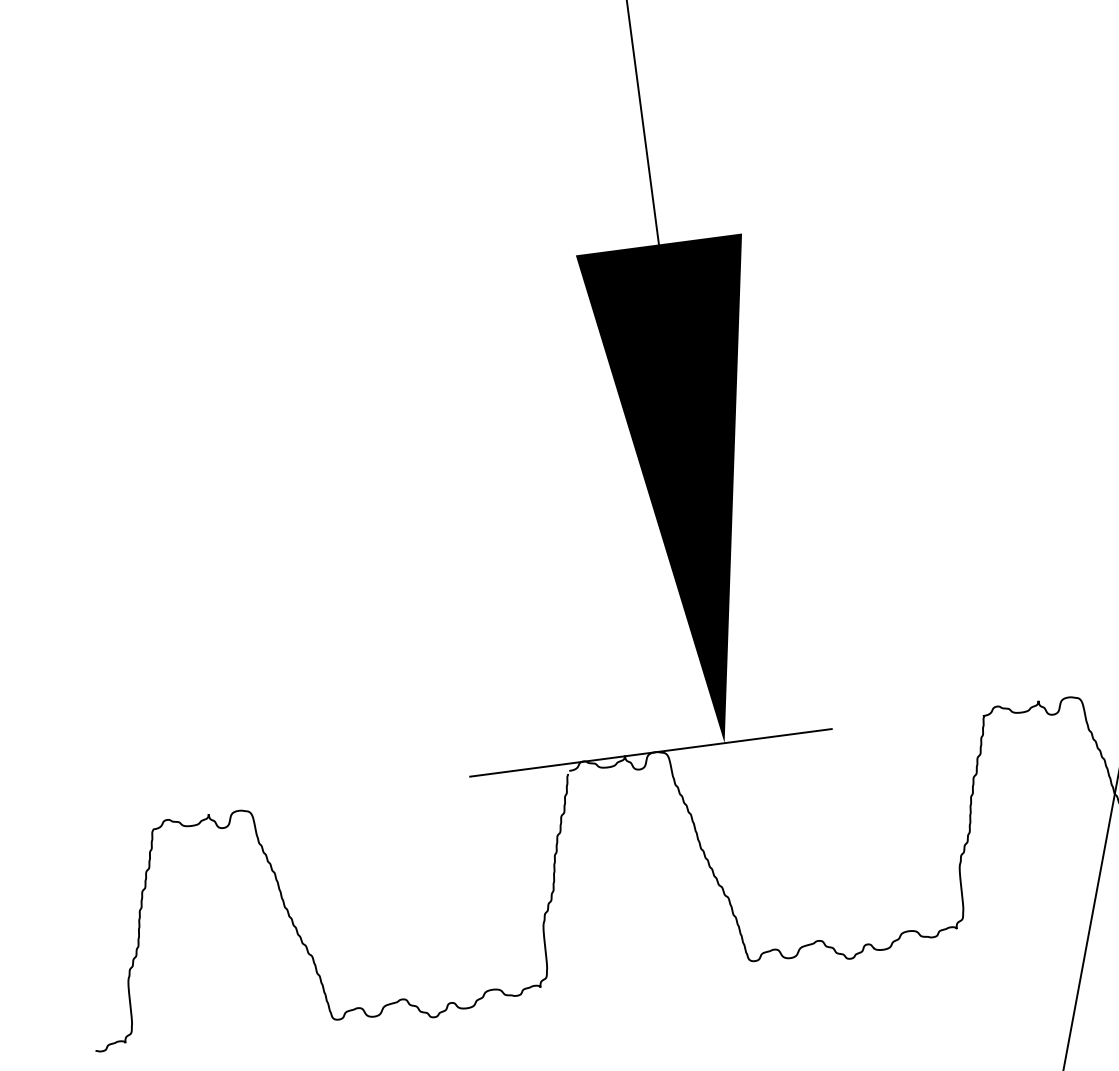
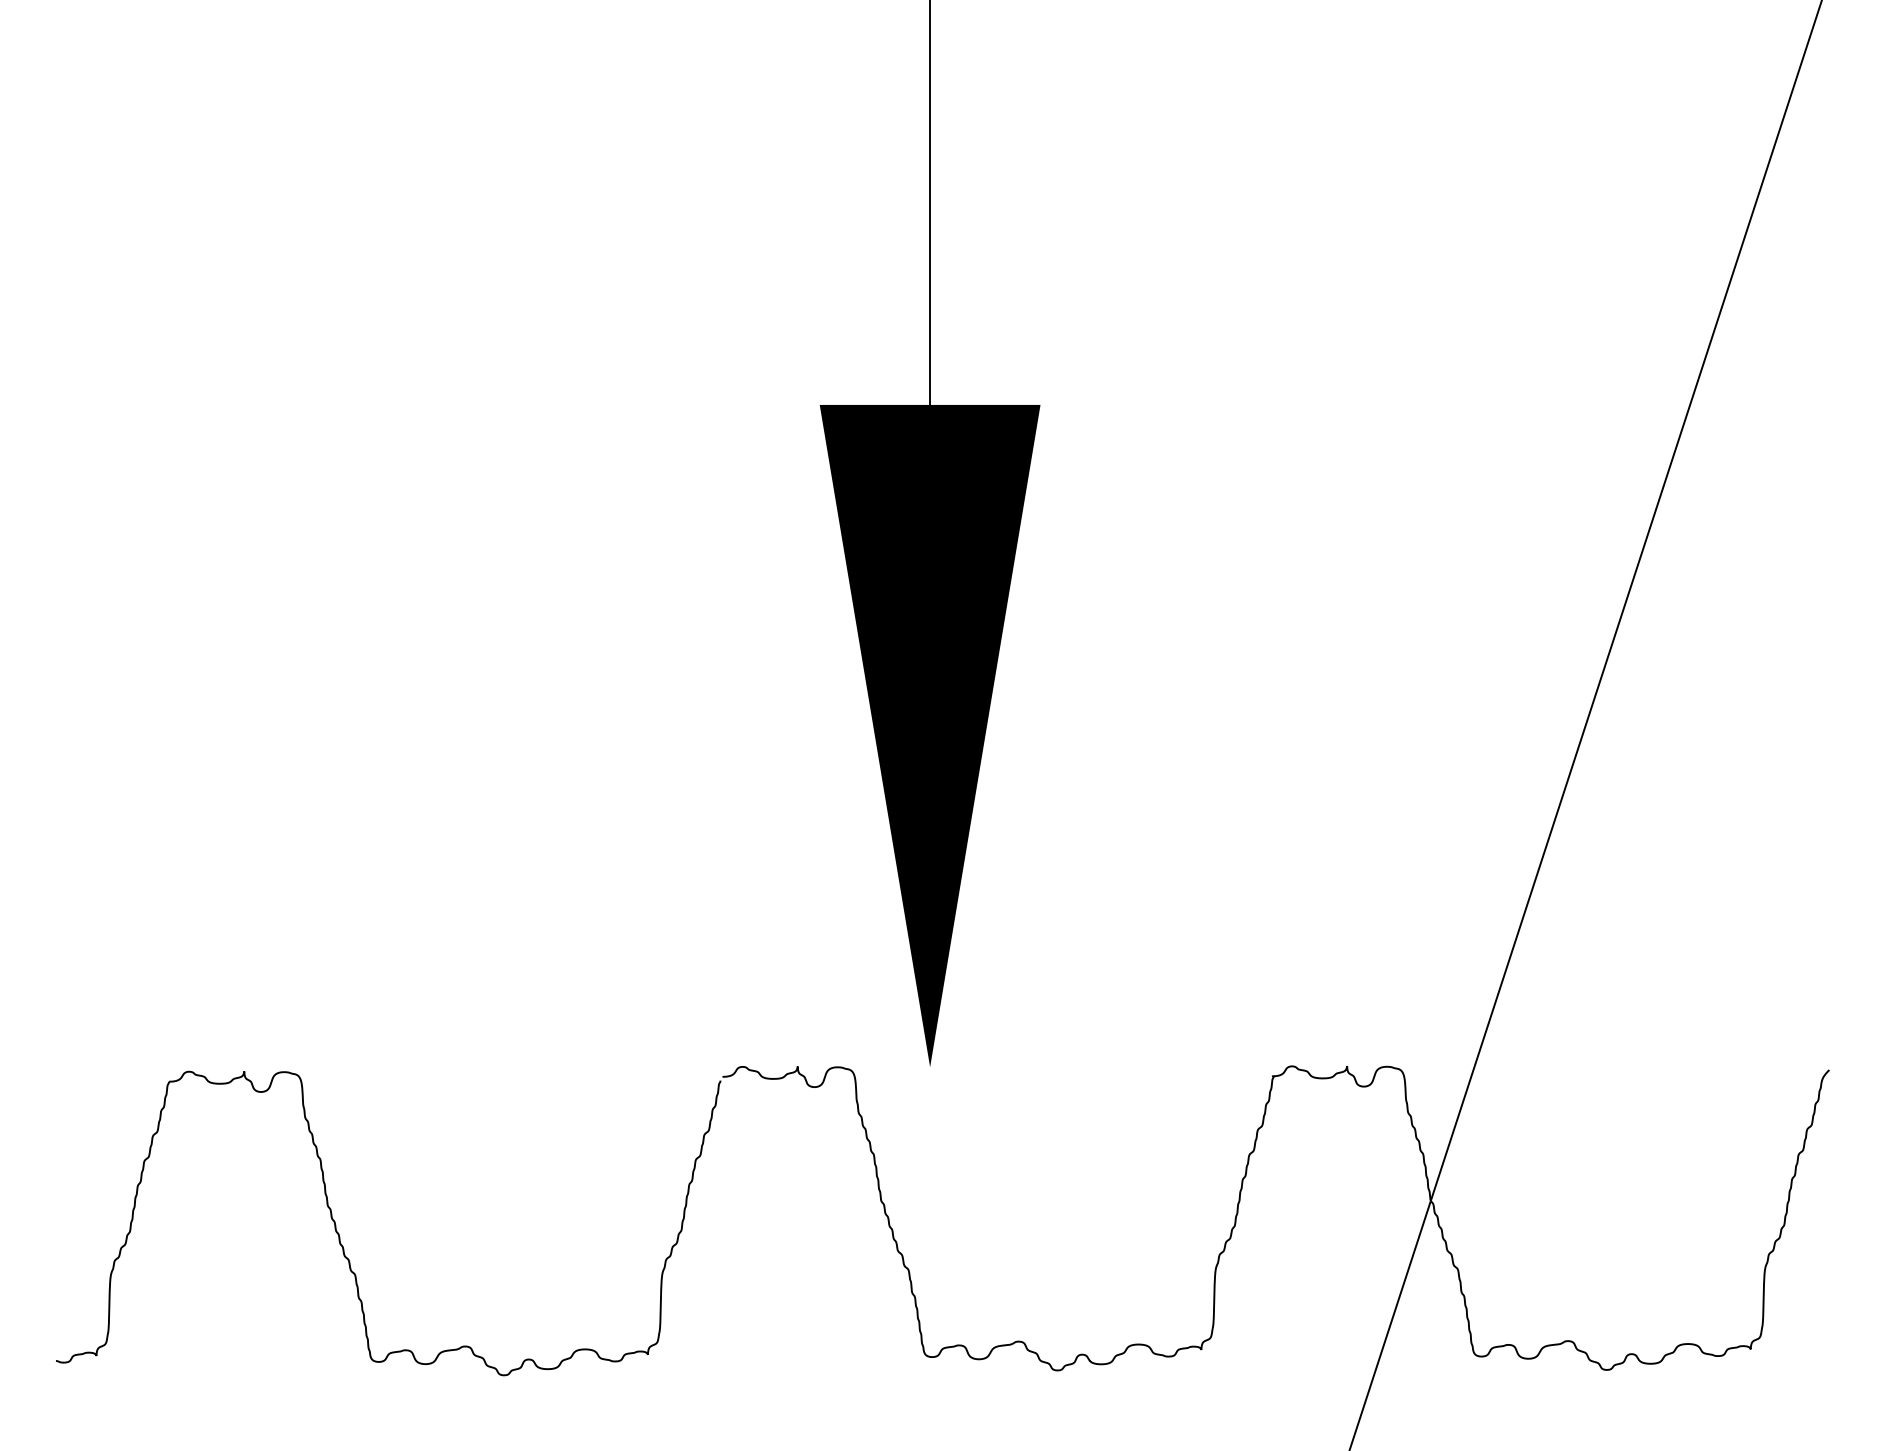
line: (651, 752) -> (832, 1067), removed

